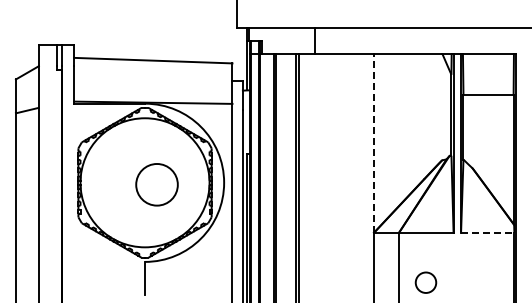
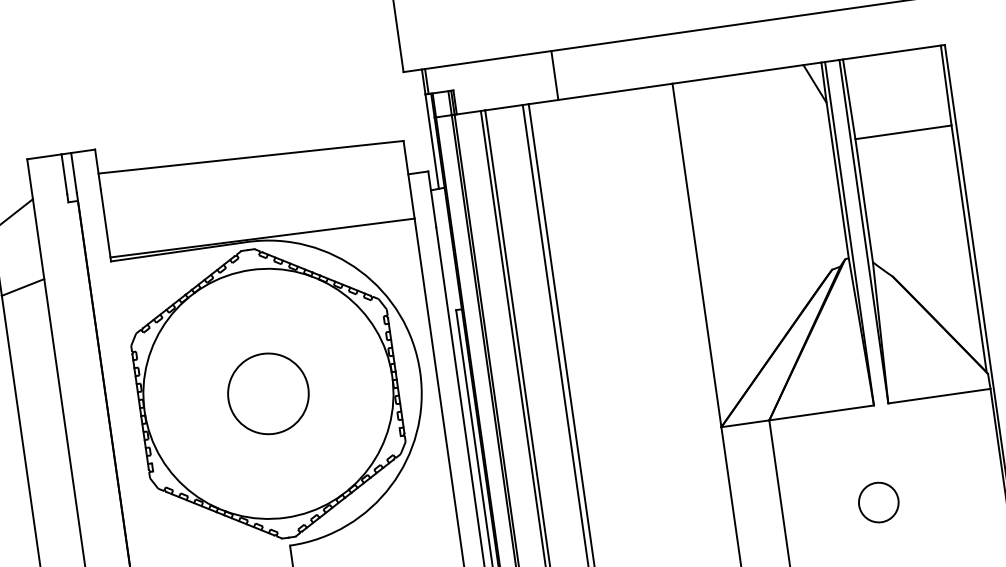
line: (374, 143) -> (697, 255), dashed -> solid
circle: (156, 184) -> (267, 393), moved
line: (487, 232) -> (938, 395), dashed -> solid
circle: (425, 282) -> (877, 502), moved

